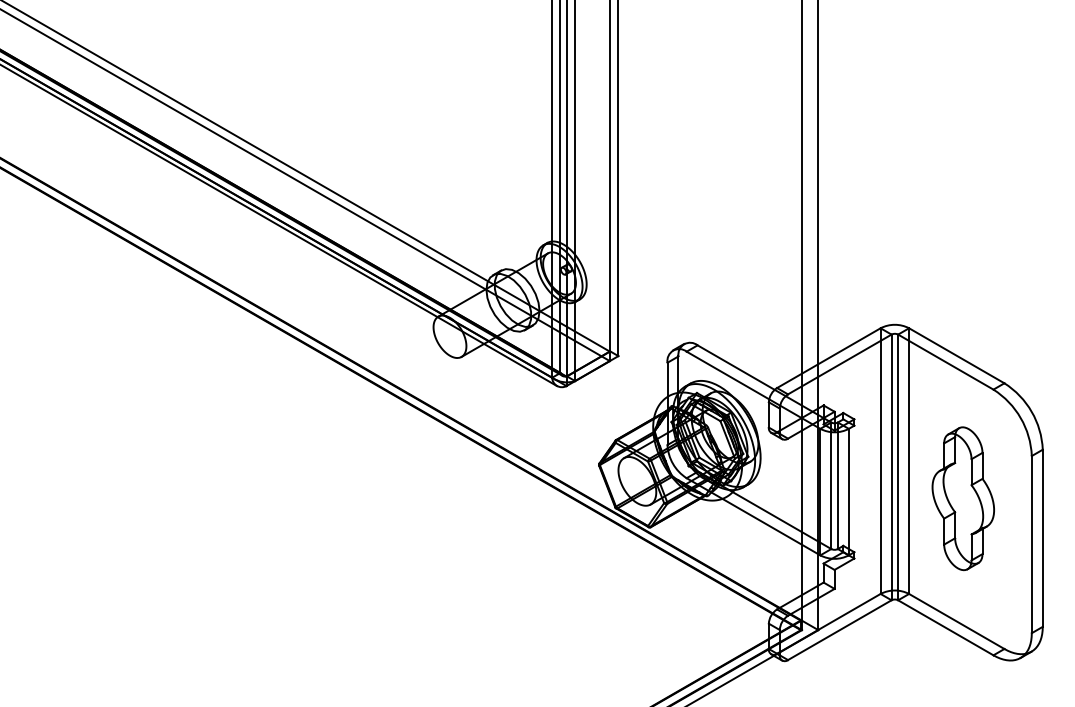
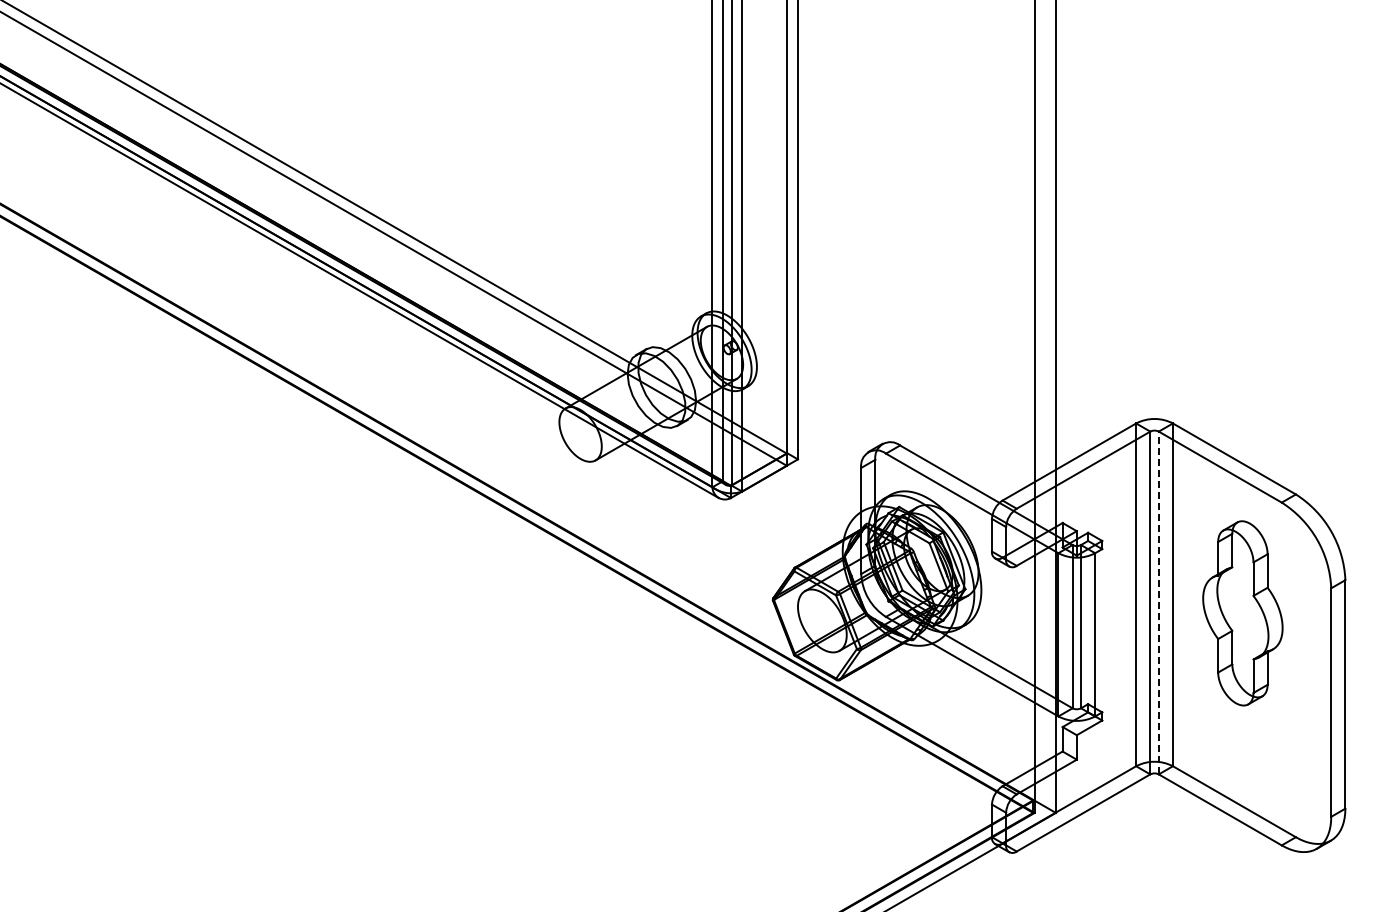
line: (897, 467) -> (1158, 602), solid -> dashed
part: (963, 498) -> (1242, 613), moved

